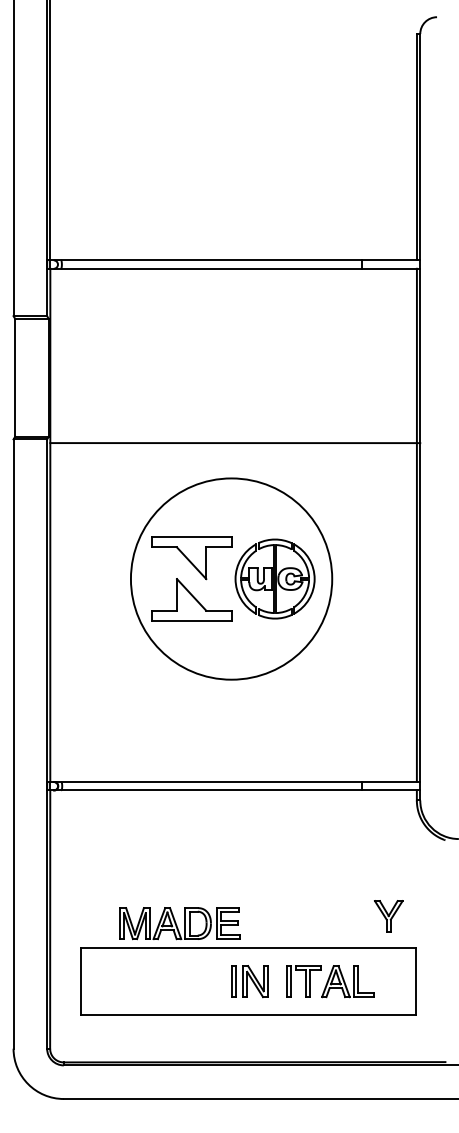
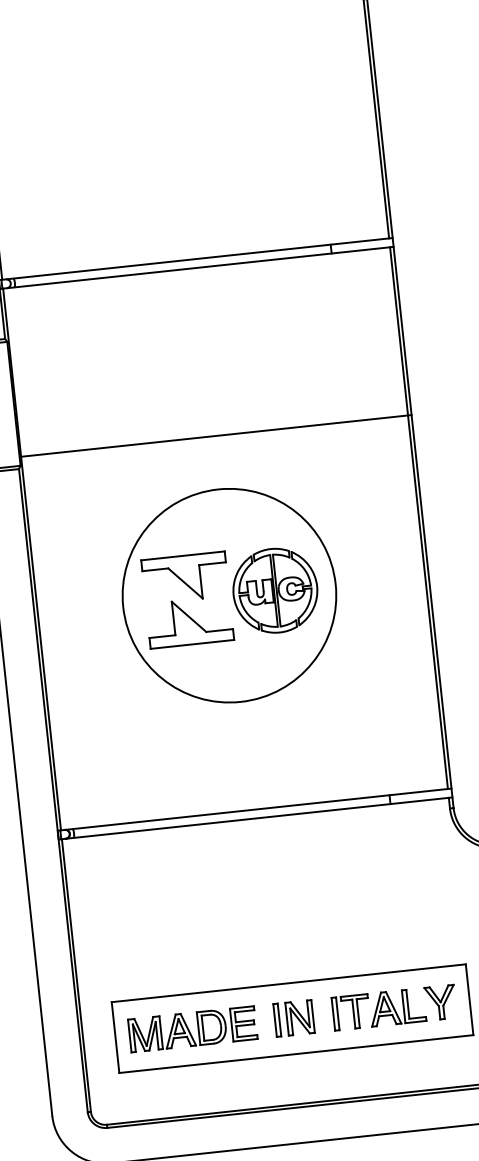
line: (235, 443) -> (216, 436), moved
part: (388, 916) -> (440, 1002), moved
part: (179, 923) -> (192, 1029), moved

